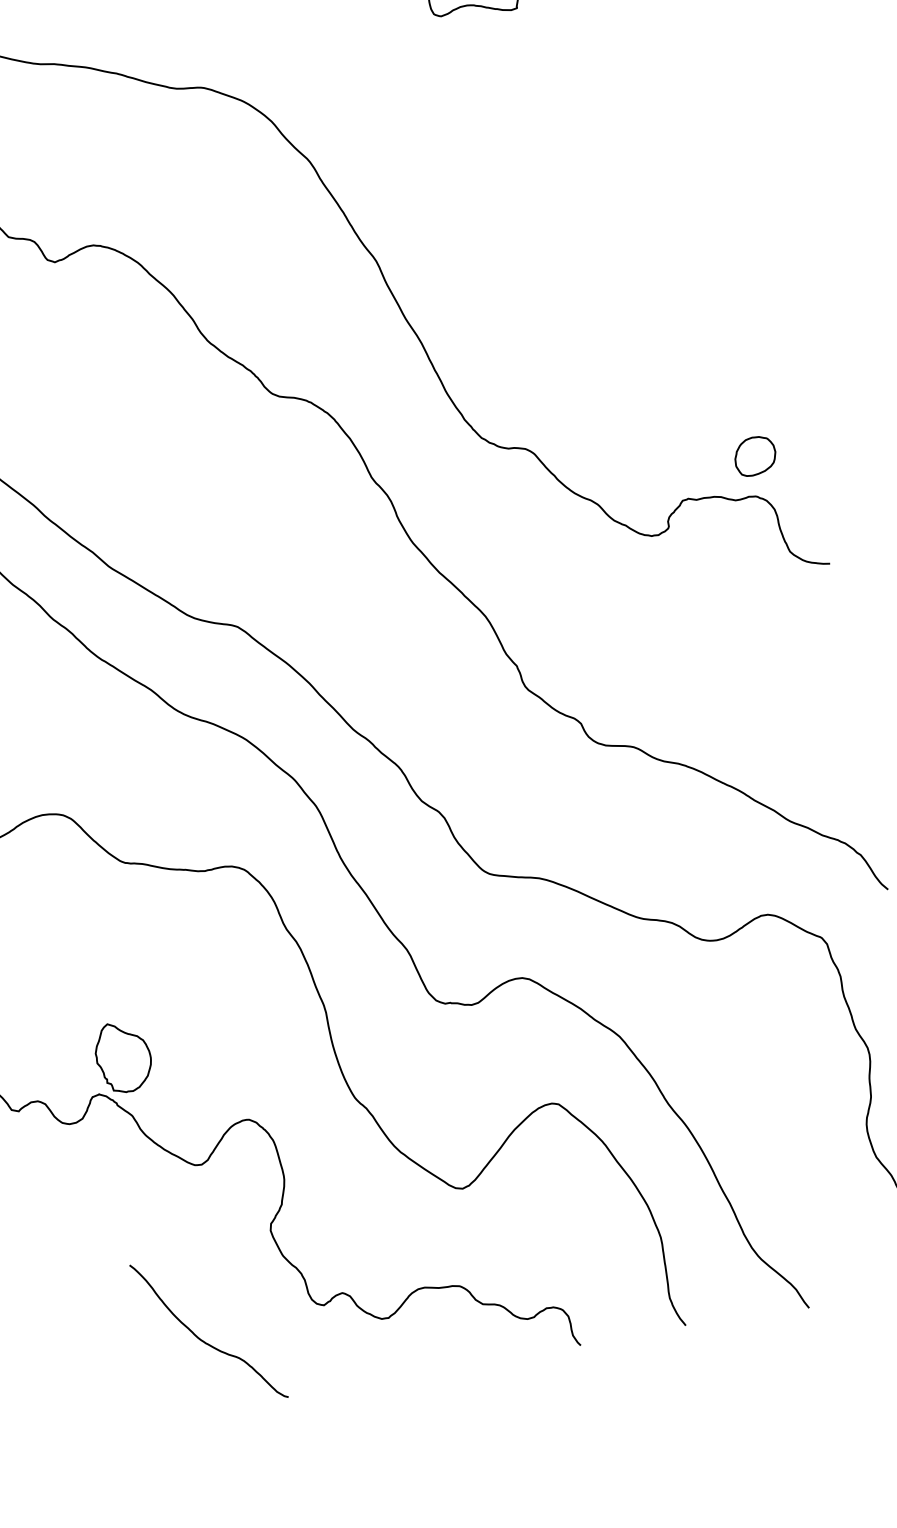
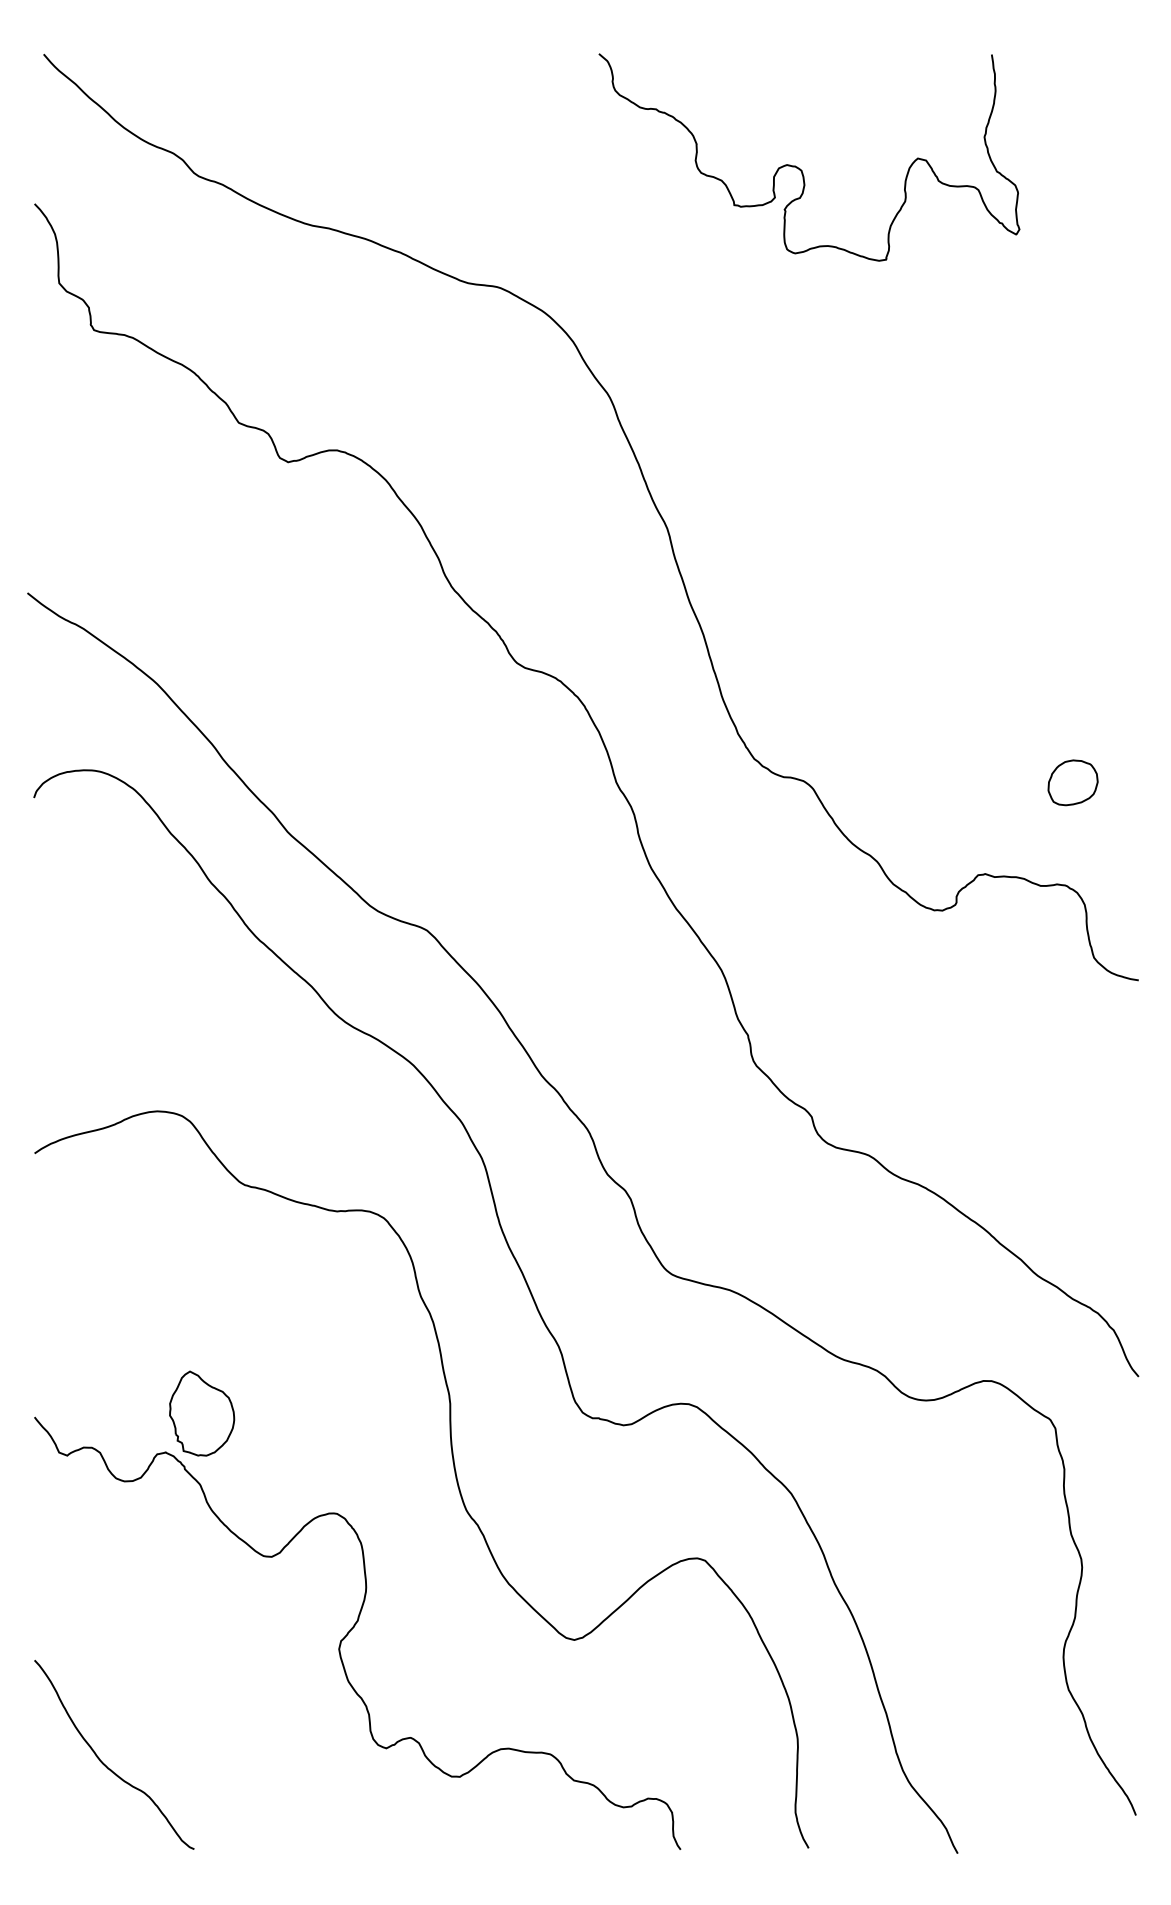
part: (754, 455) -> (1072, 782), moved
curve: (202, 1339) -> (104, 1763), moved

